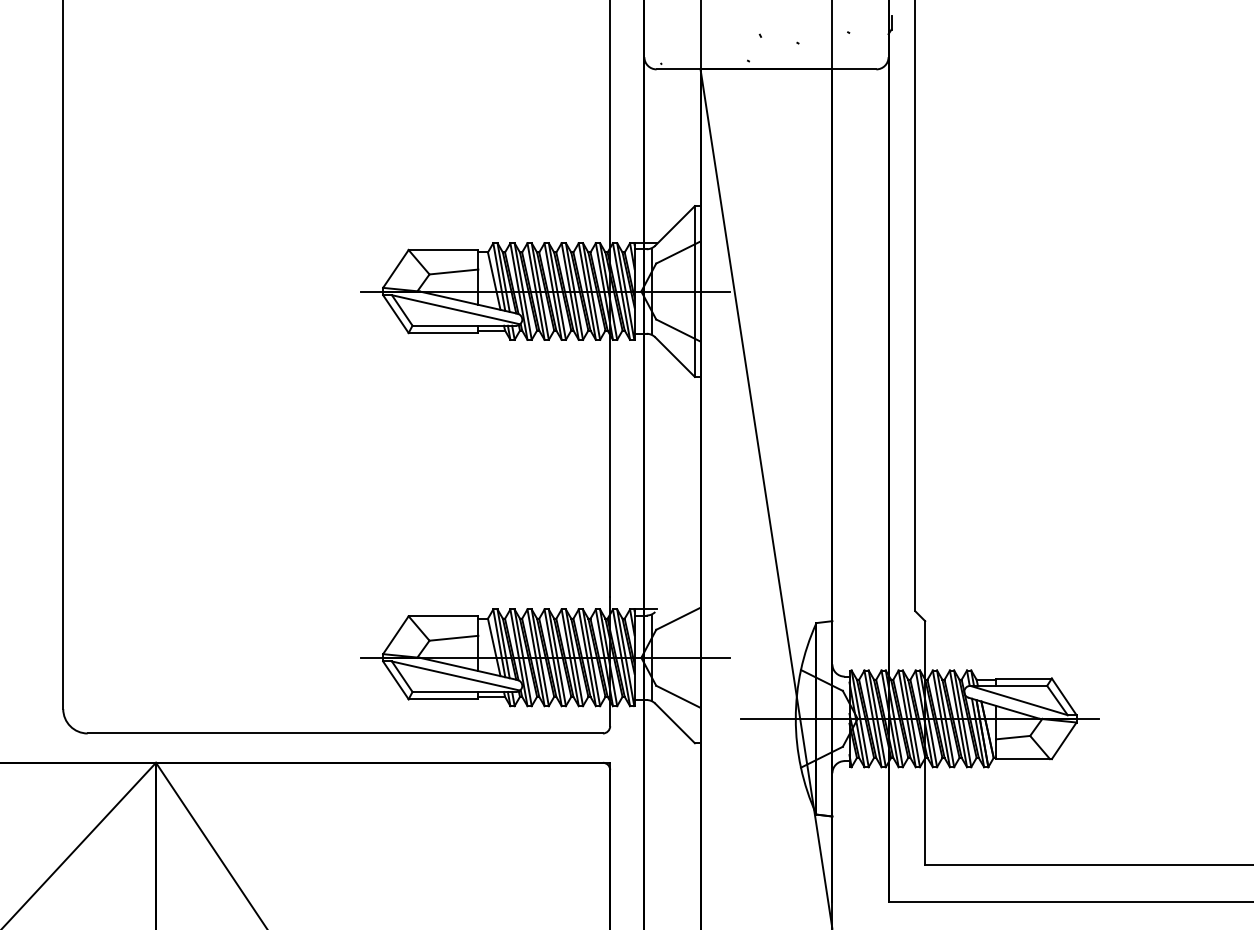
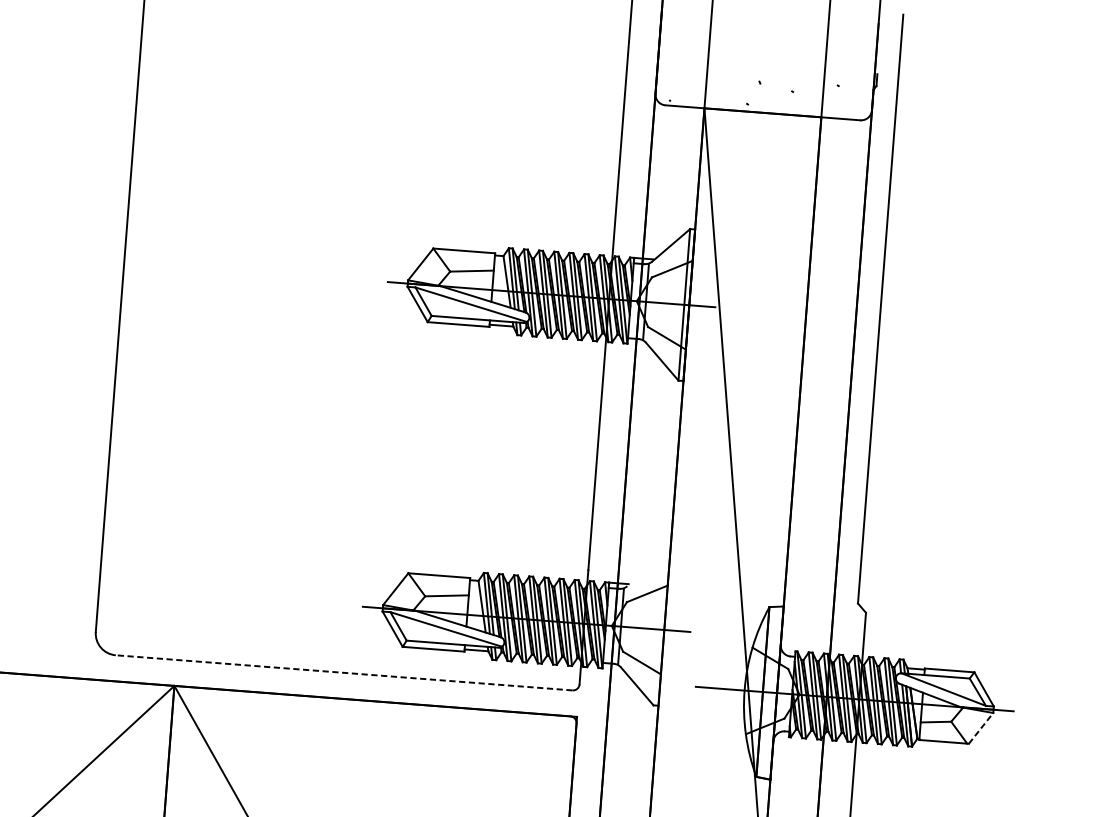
line: (345, 733) -> (344, 672), solid -> dashed
line: (1064, 740) -> (981, 728), solid -> dashed

